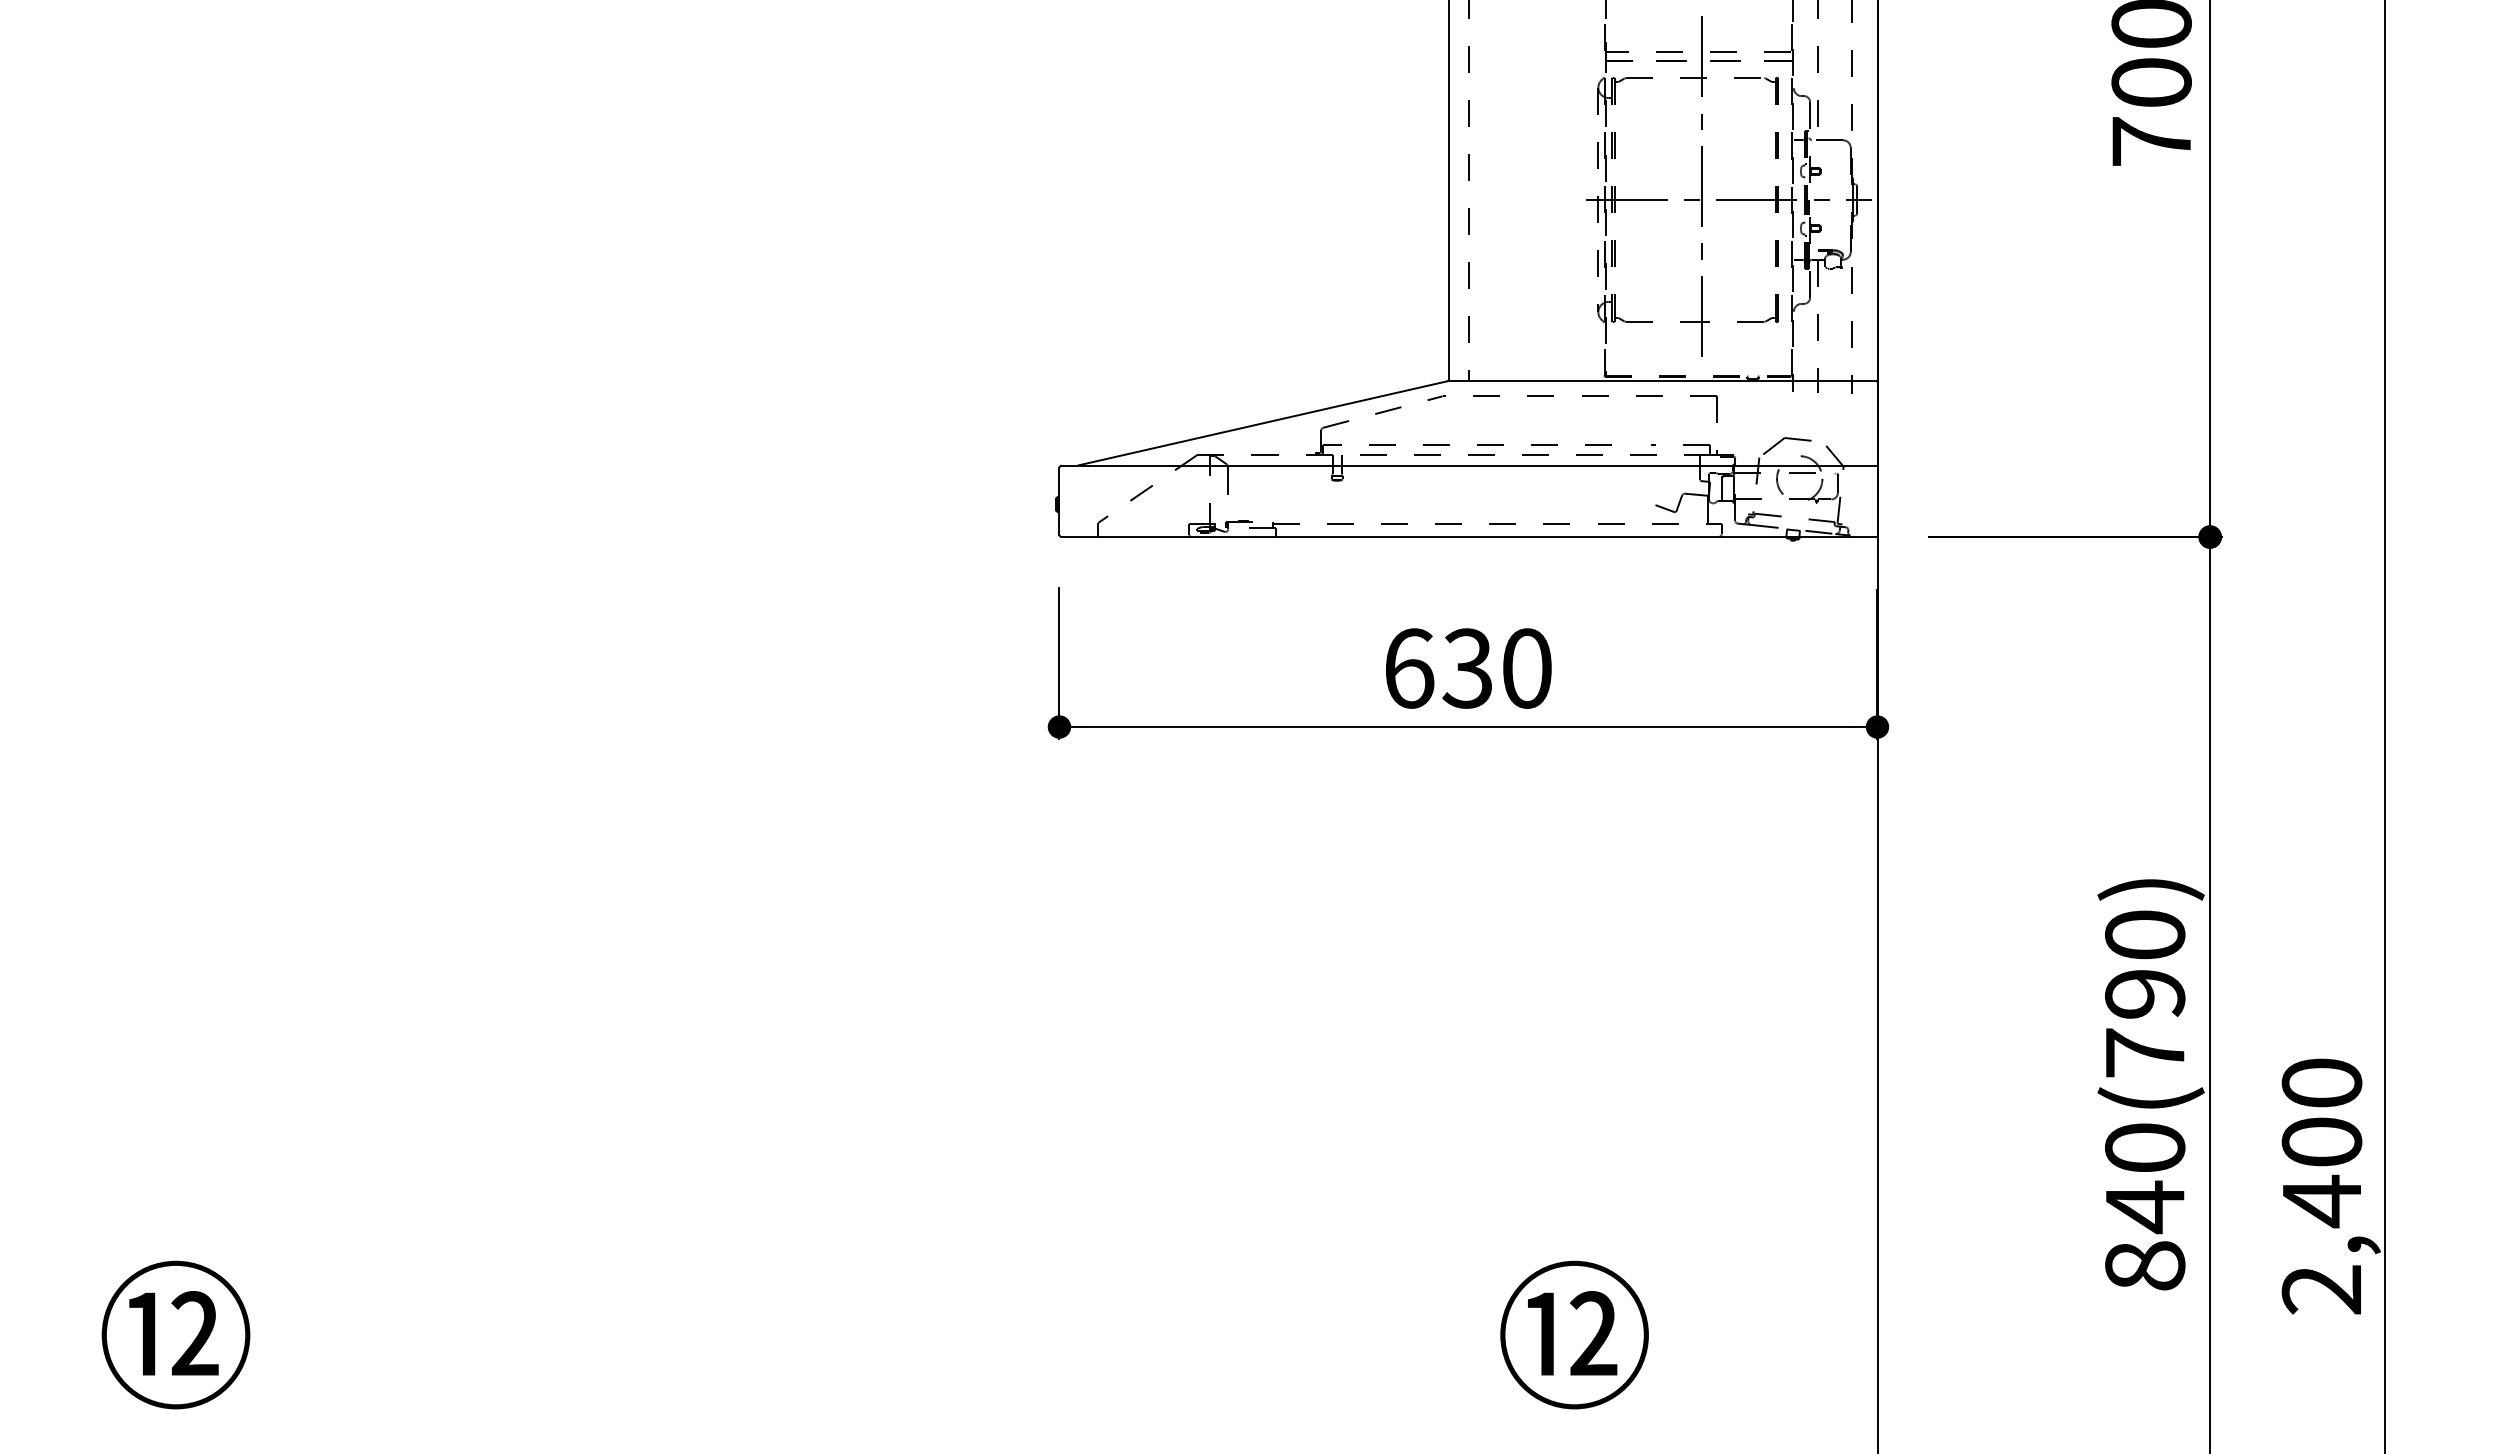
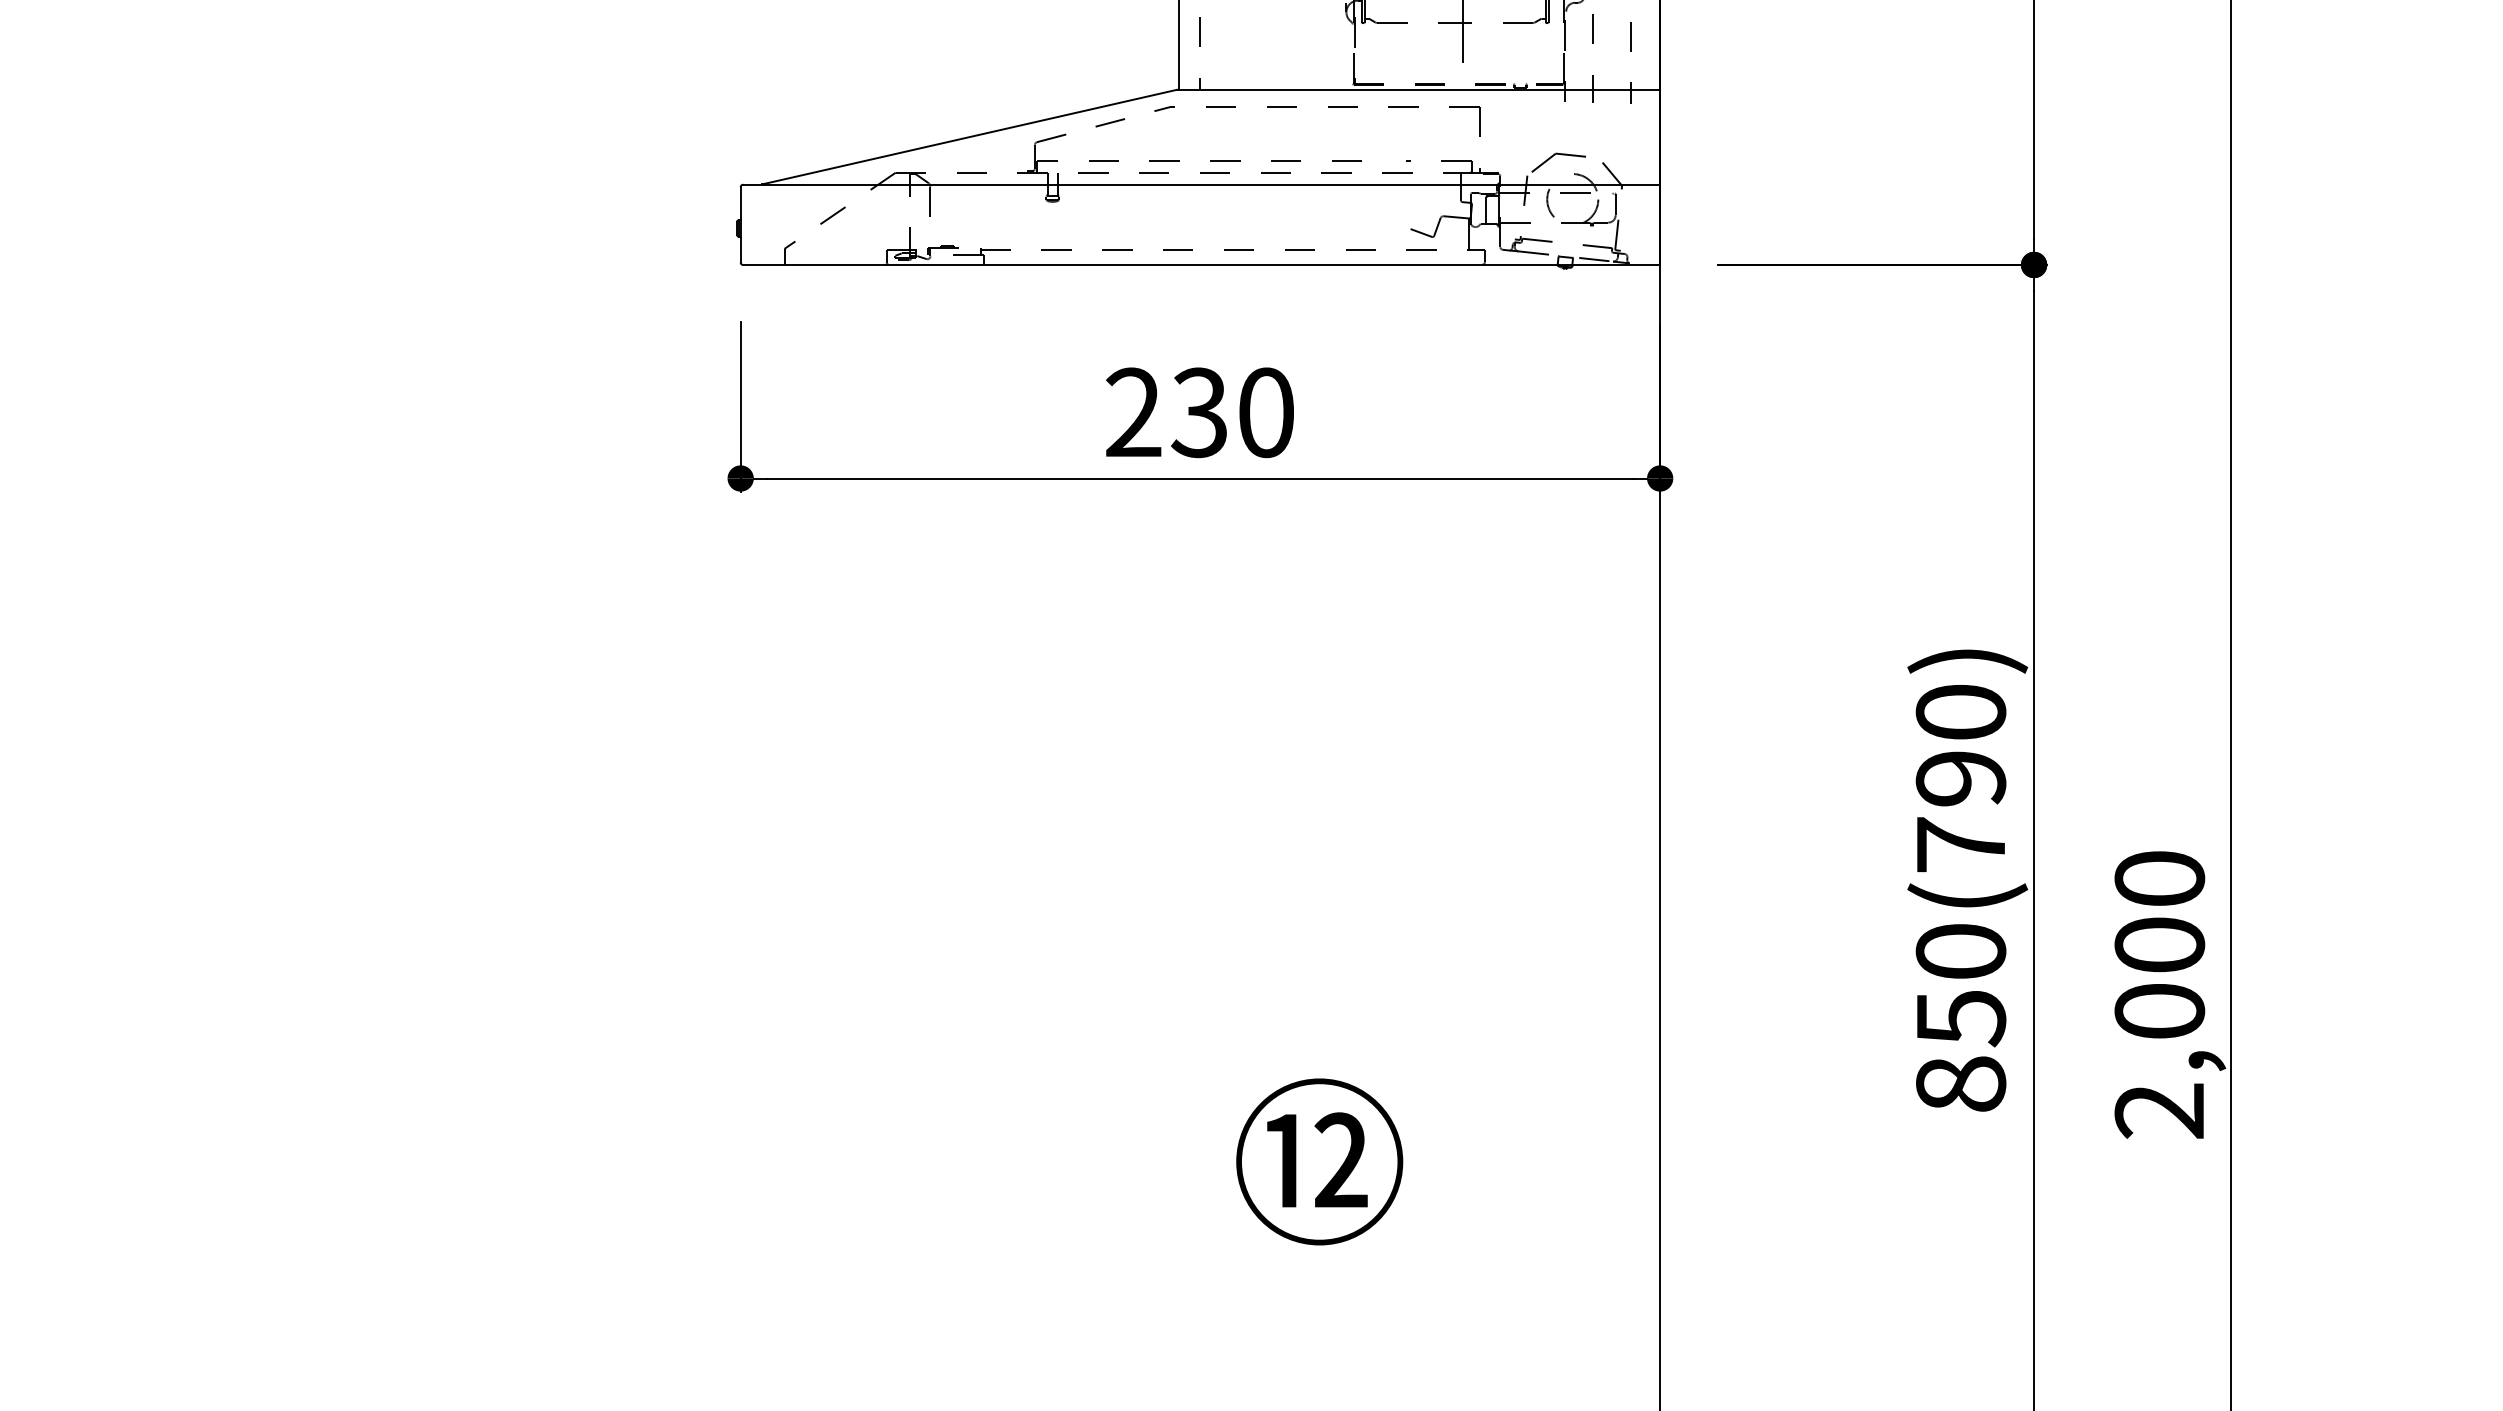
text: (1409, 668) -> (1134, 412), 630 -> 230
text: (2321, 1201) -> (2159, 1011), 2,400 -> 2,000
text: (2145, 1207) -> (1961, 1018), 840(790) -> 850(790)

